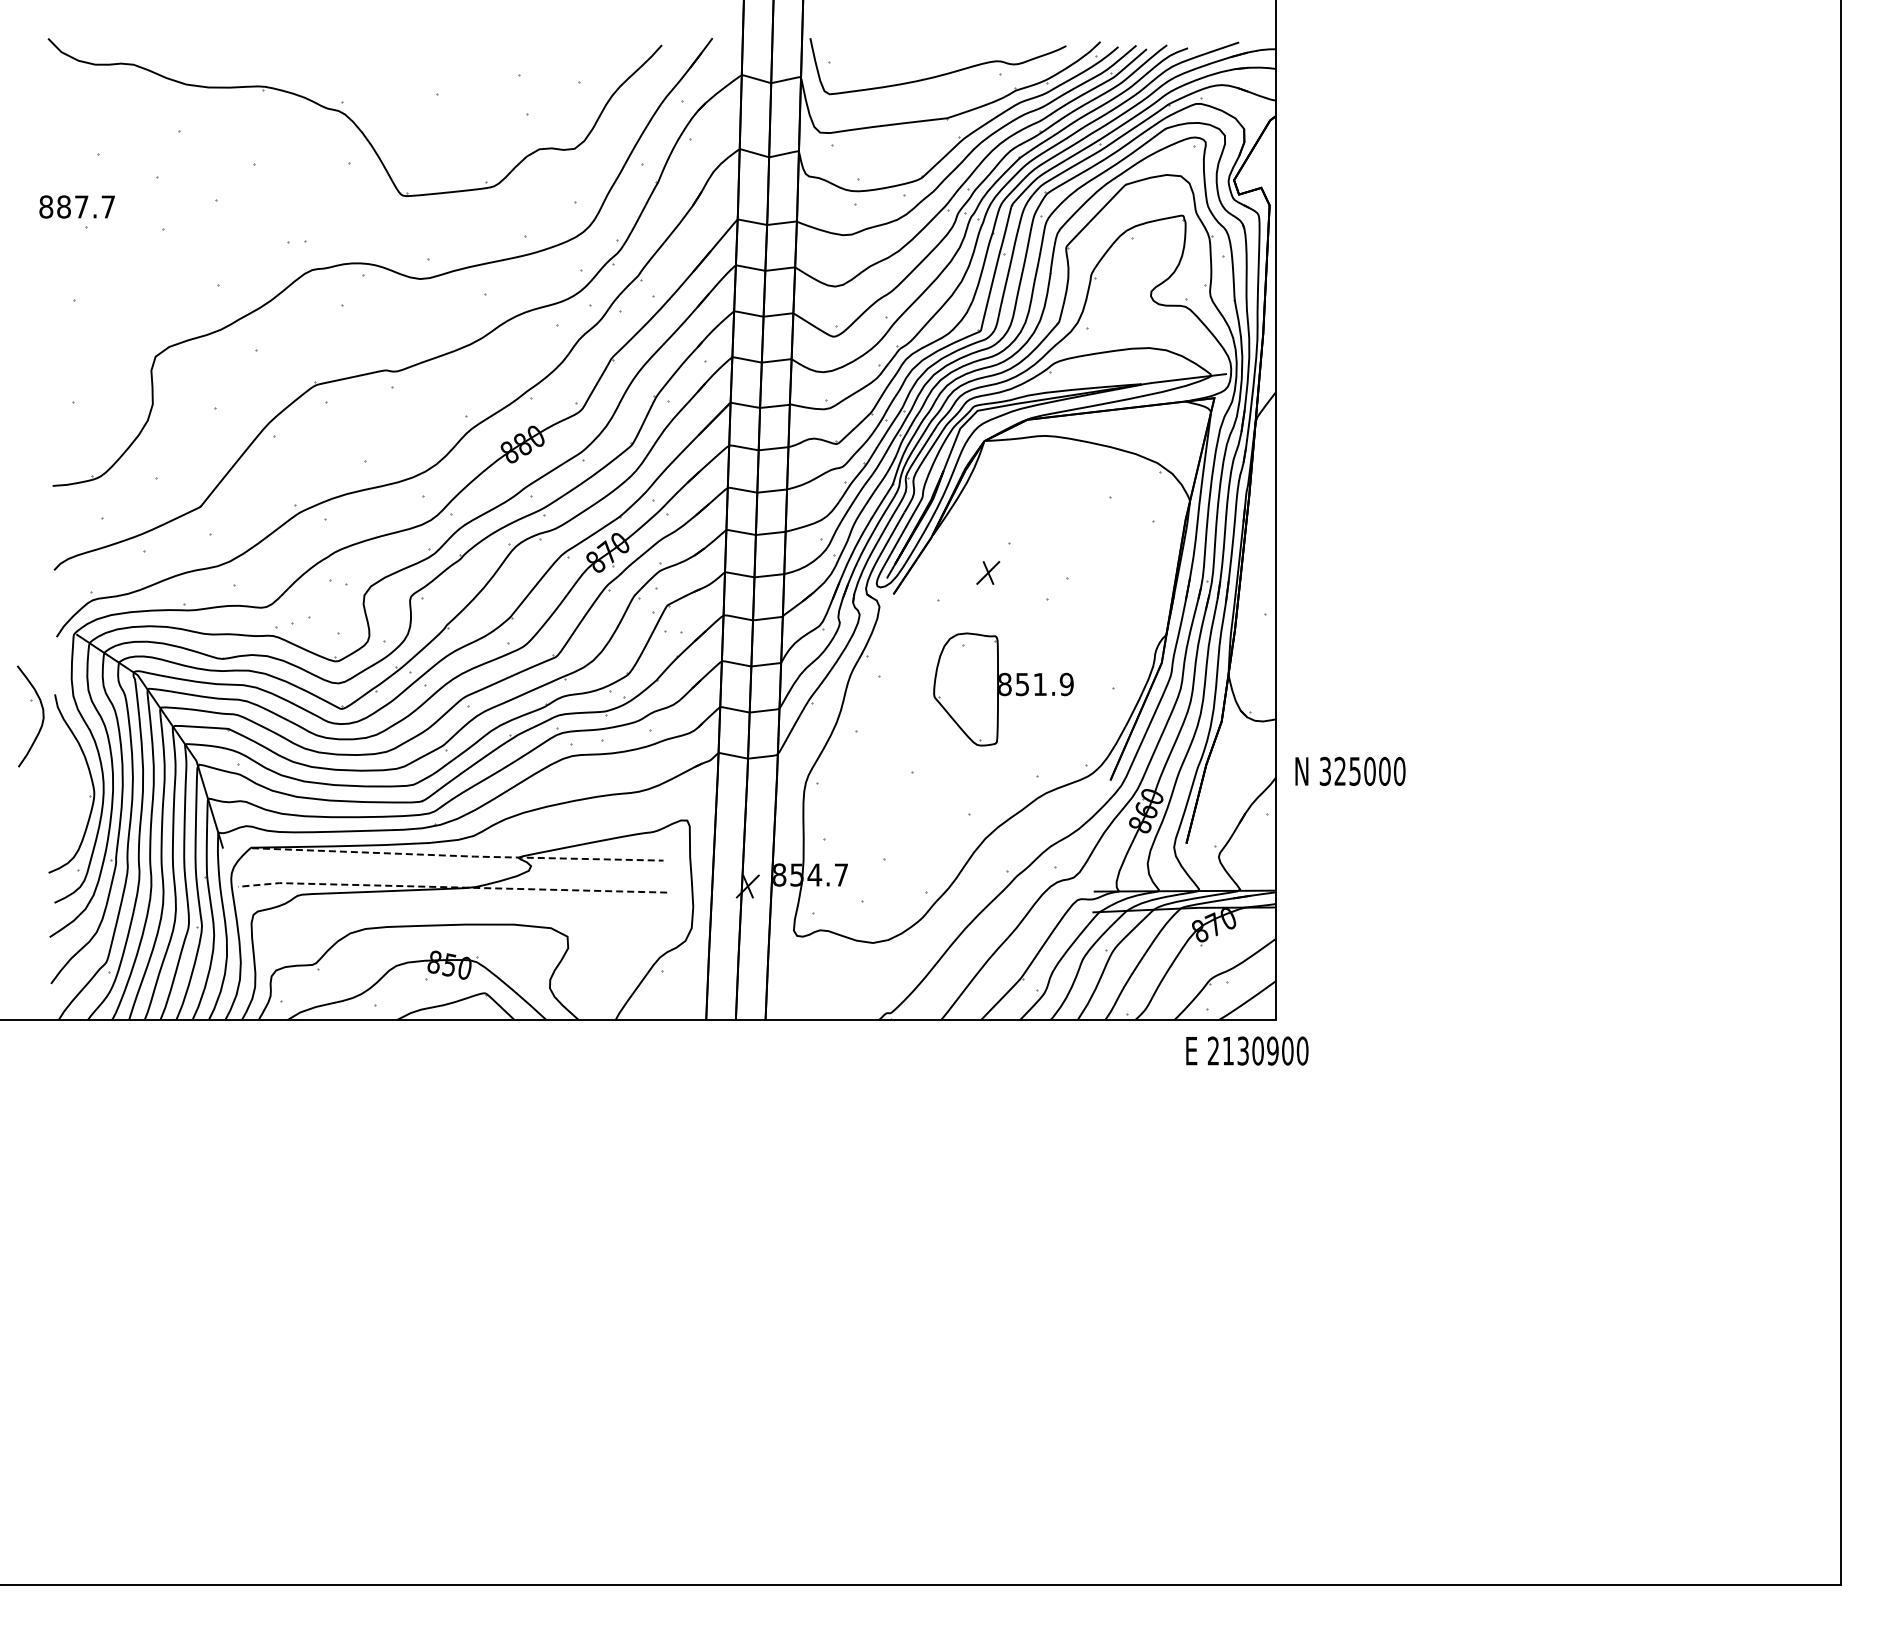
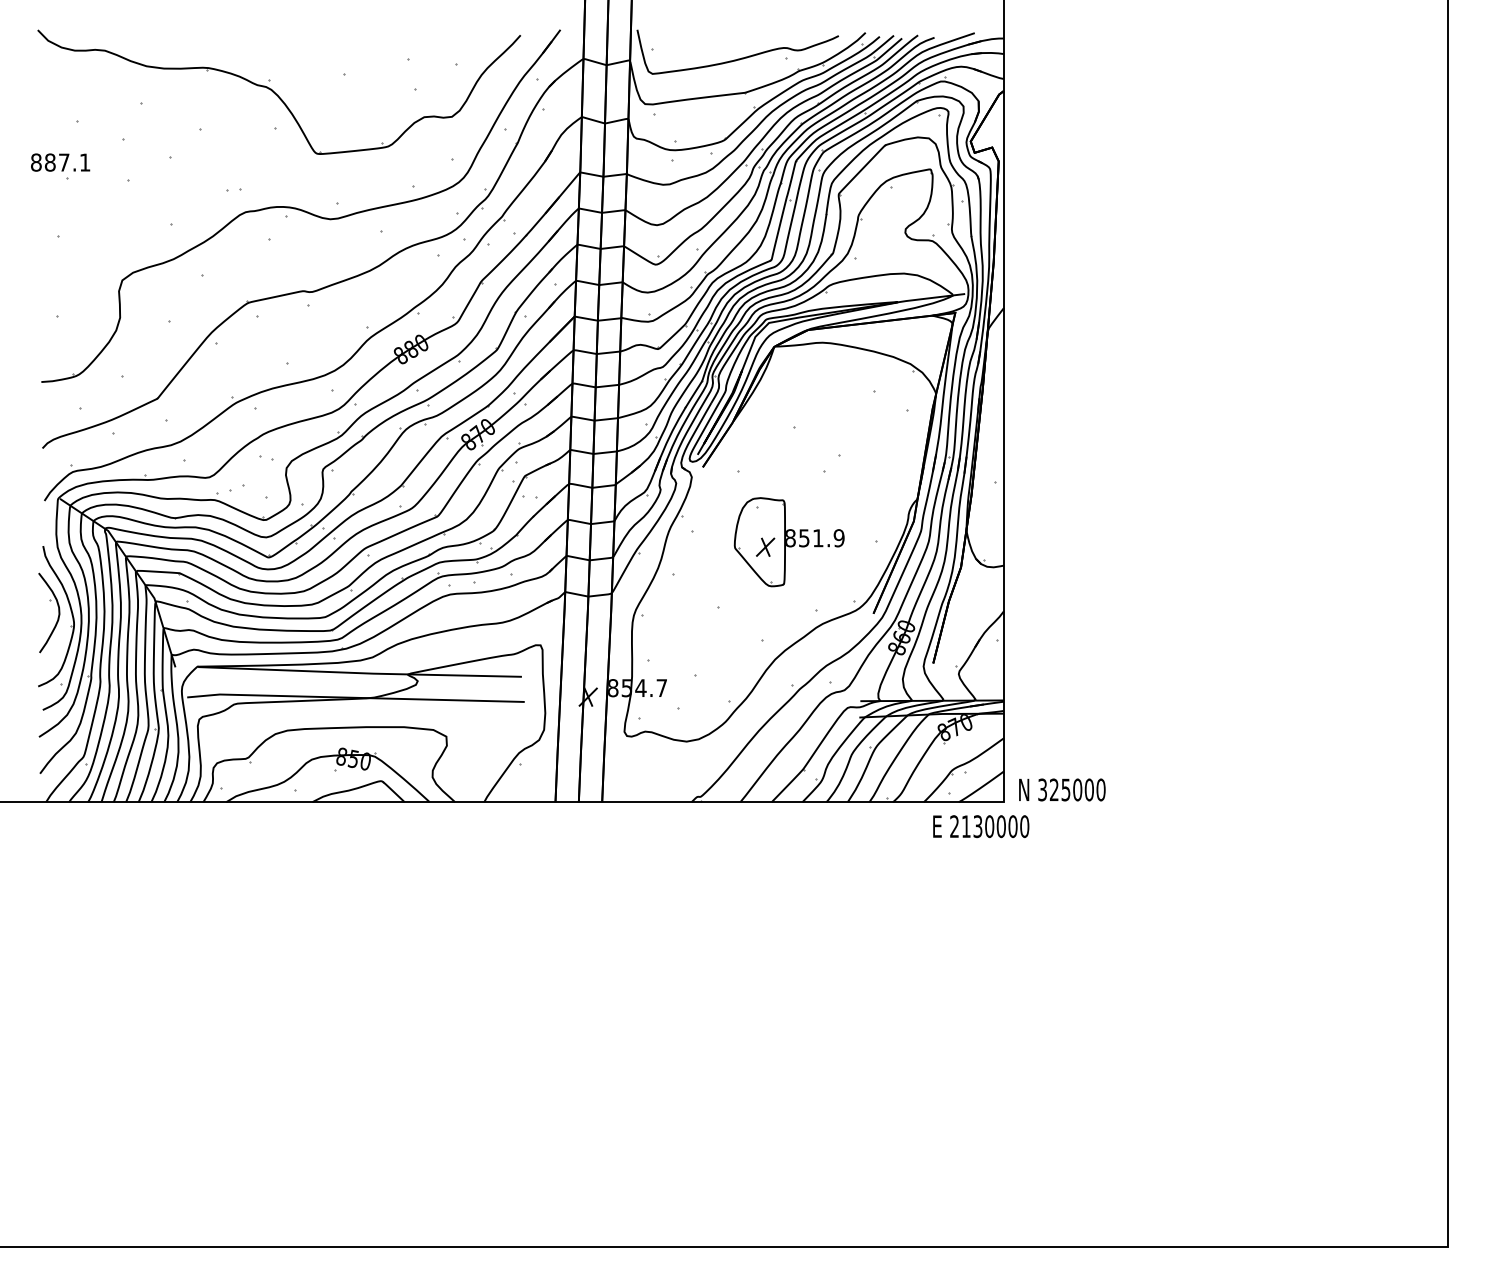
text: (107, 206) -> (84, 162), 887.7 -> 887.1
part: (988, 572) -> (765, 546), moved
part: (42, 716) -> (58, 612), moved
text: (1350, 770) -> (1062, 789), moved
line: (458, 856) -> (360, 673), dashed -> solid
line: (451, 887) -> (355, 697), dashed -> solid
text: (1272, 1050) -> (1000, 826), 2130900 -> 2130000

